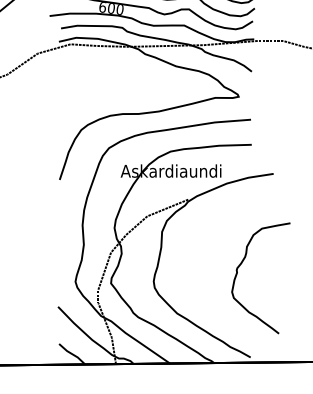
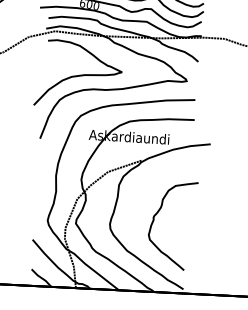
curve: (102, 97) -> (78, 75), added
curve: (237, 275) -> (153, 222), moved

